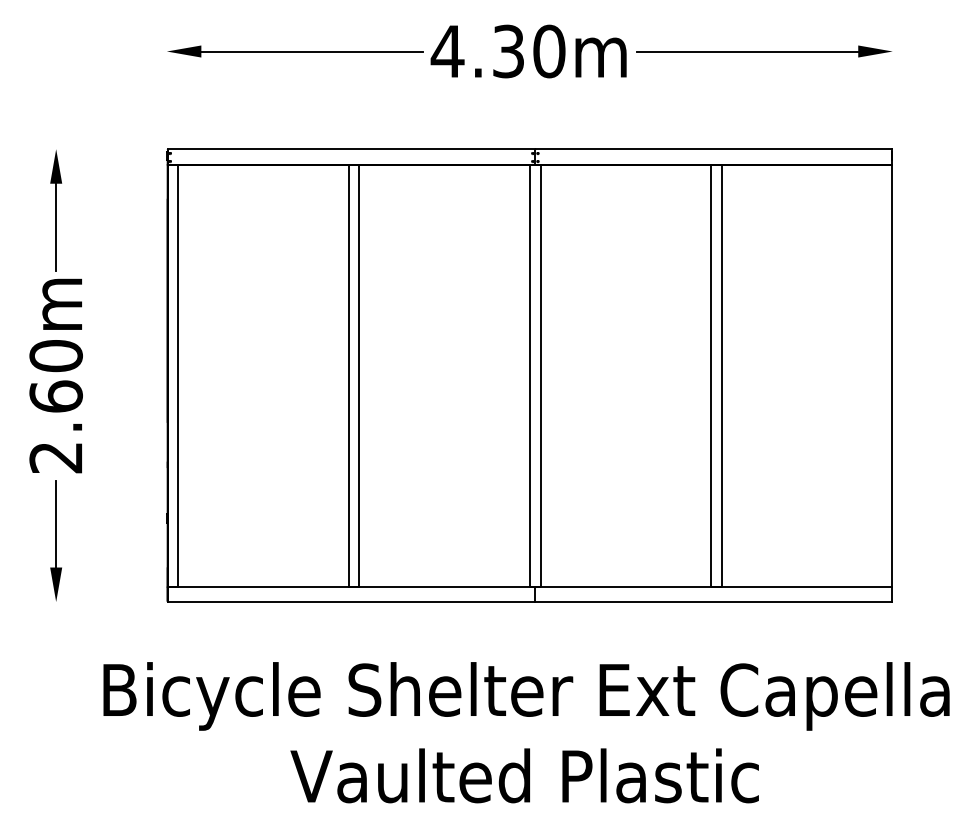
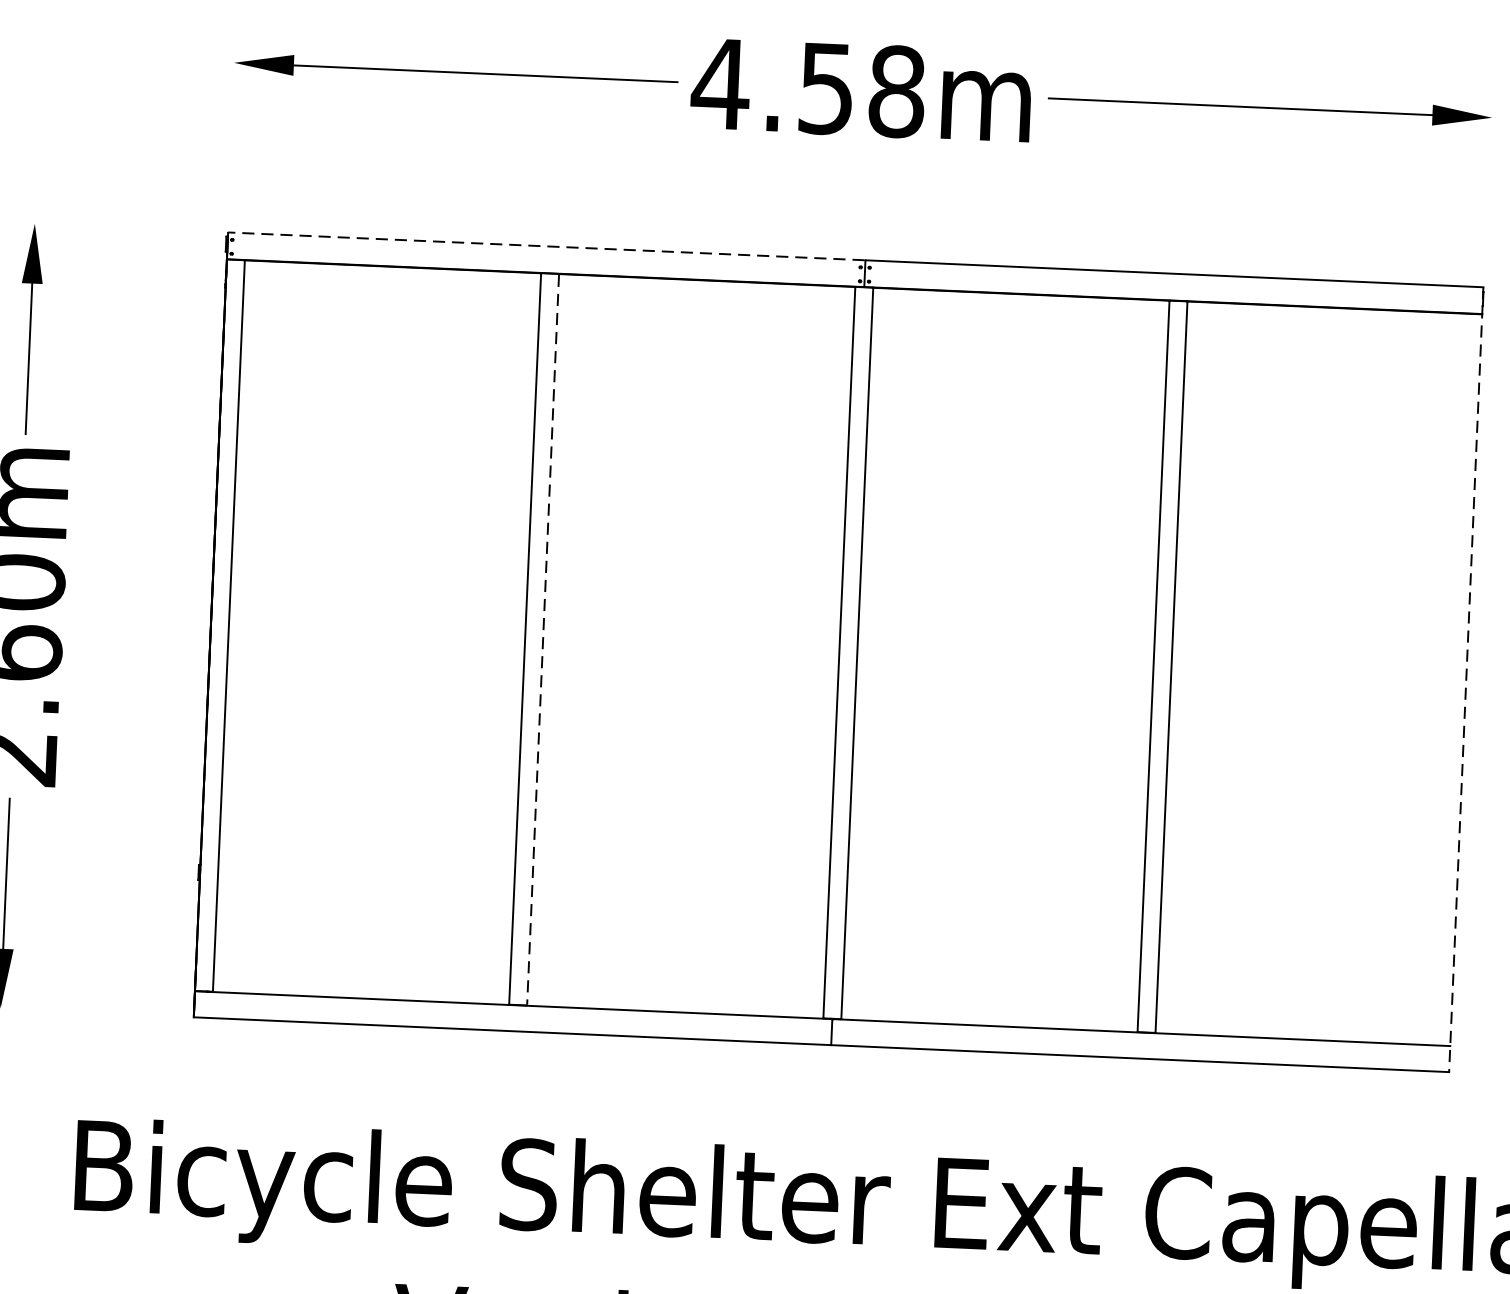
text: (529, 51) -> (862, 90), 4.30m -> 4.58m
line: (351, 149) -> (546, 246), solid -> dashed
line: (359, 375) -> (543, 638), solid -> dashed
line: (891, 376) -> (1465, 680), solid -> dashed

